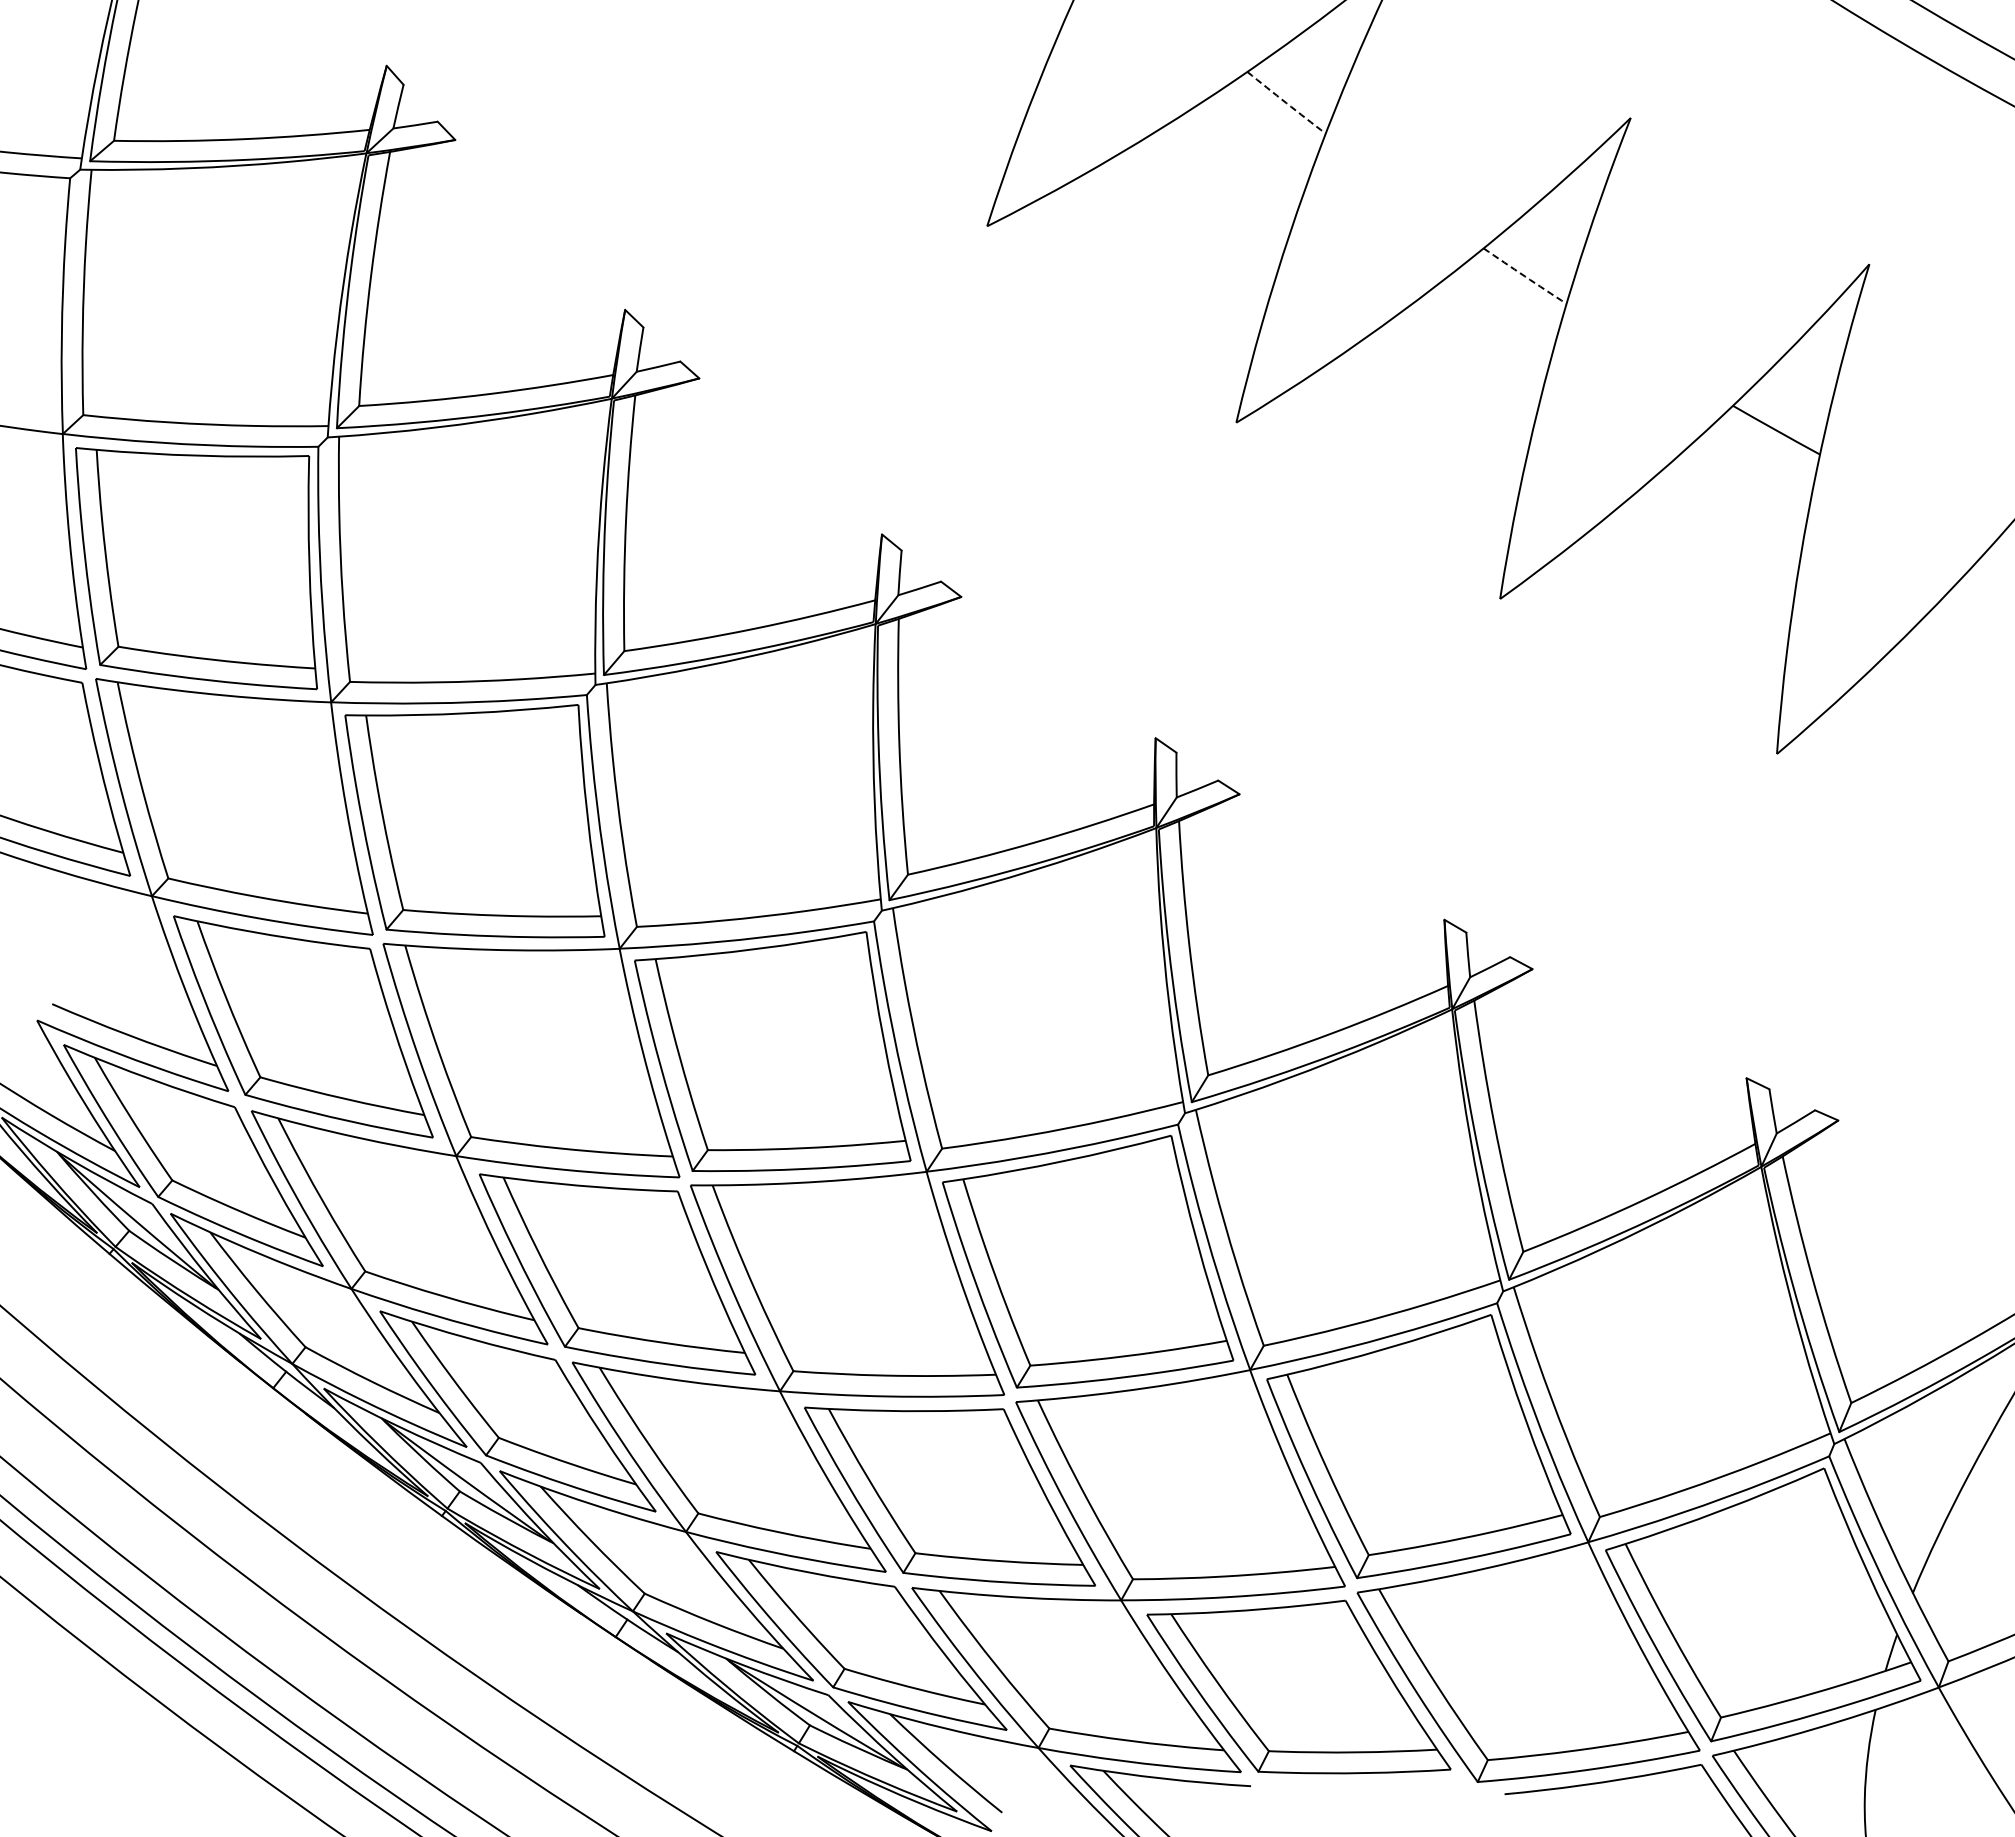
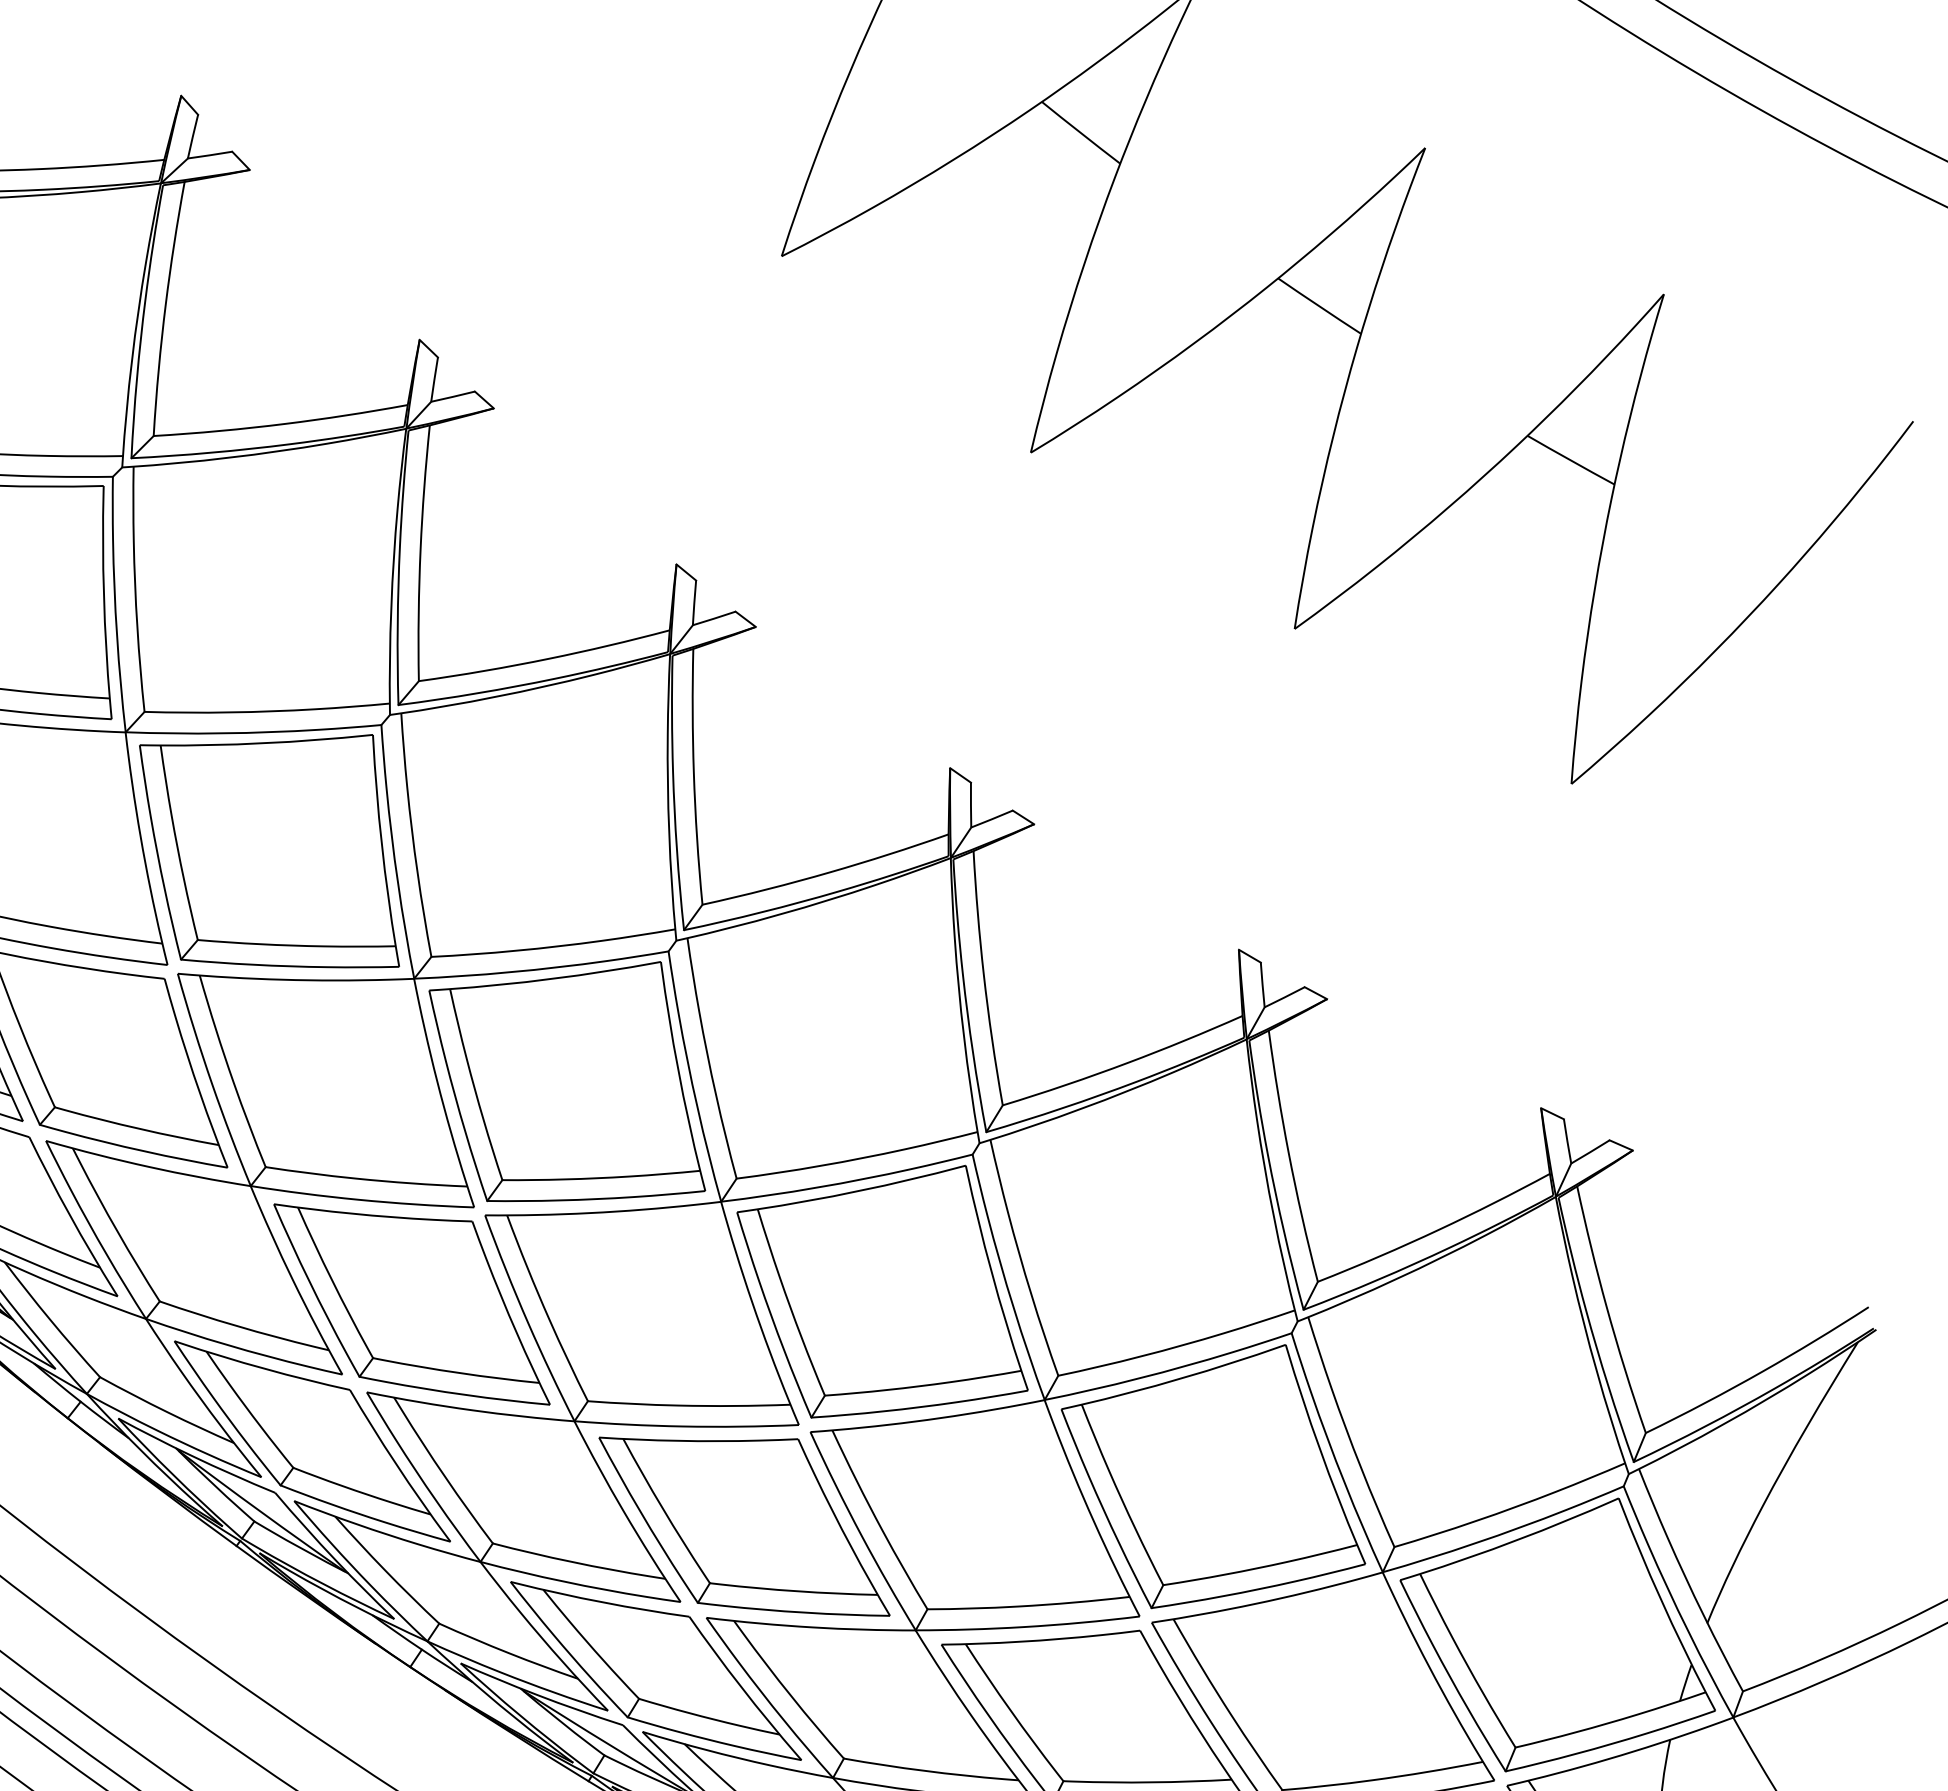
arc: (1286, 103) -> (1081, 133), dashed -> solid
arc: (1524, 276) -> (1319, 306), dashed -> solid

